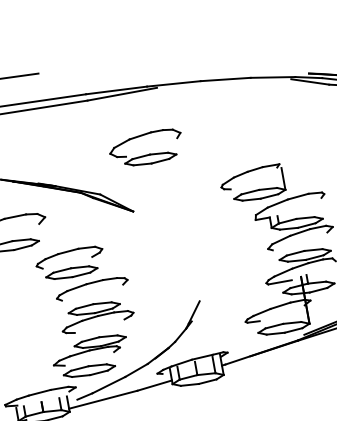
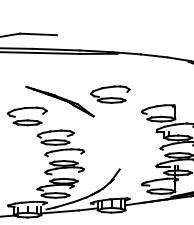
part: (144, 148) -> (109, 94), moved

